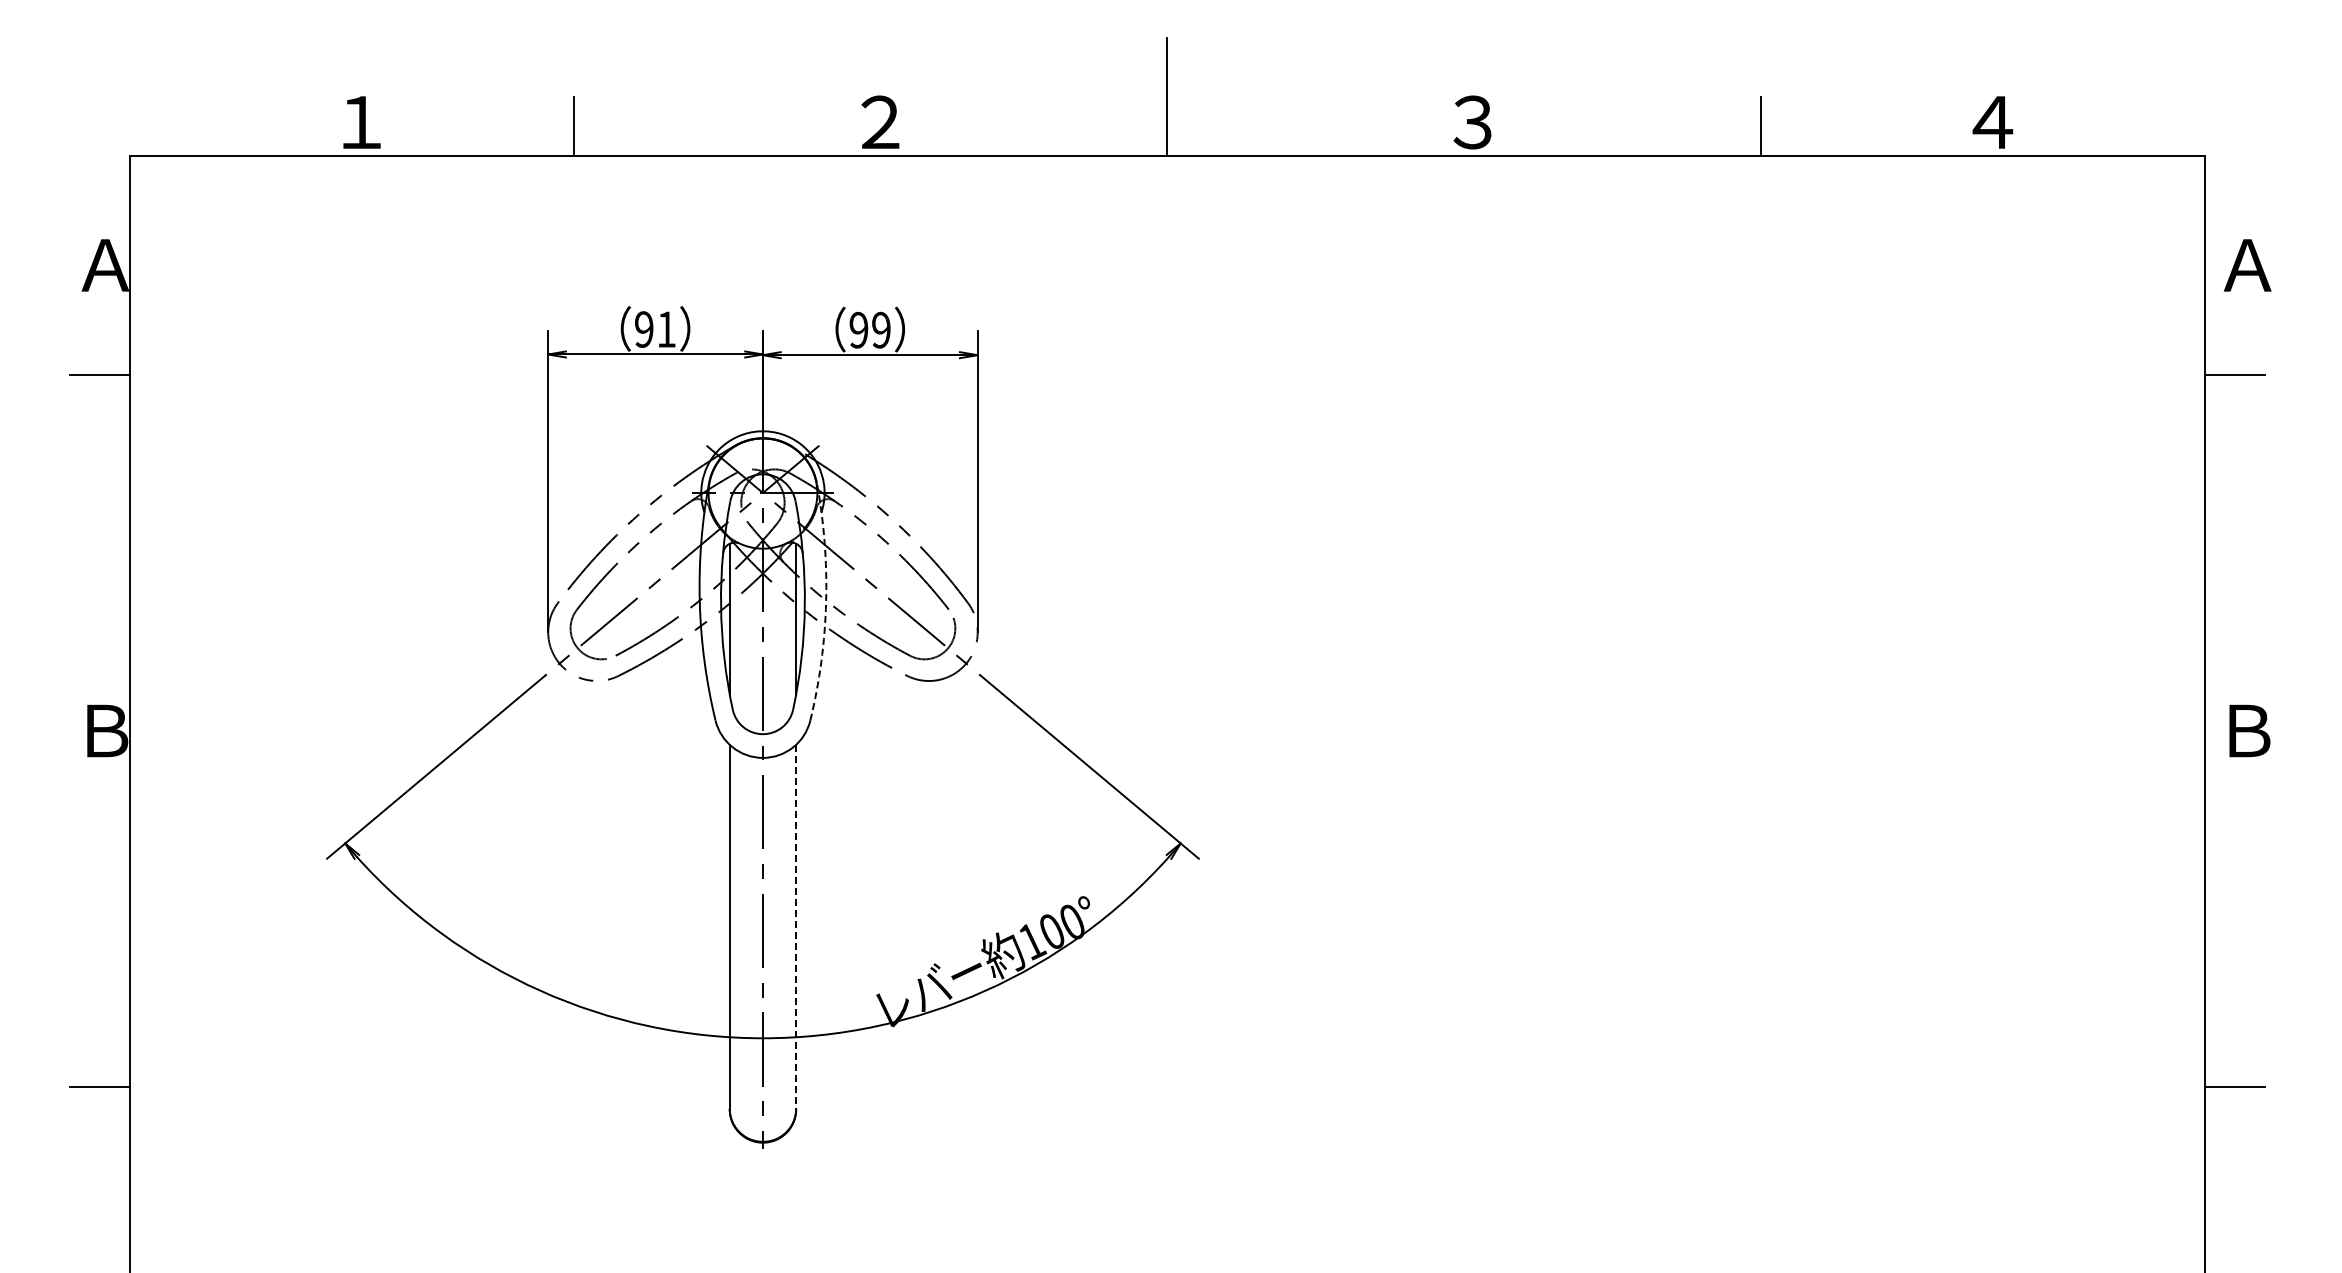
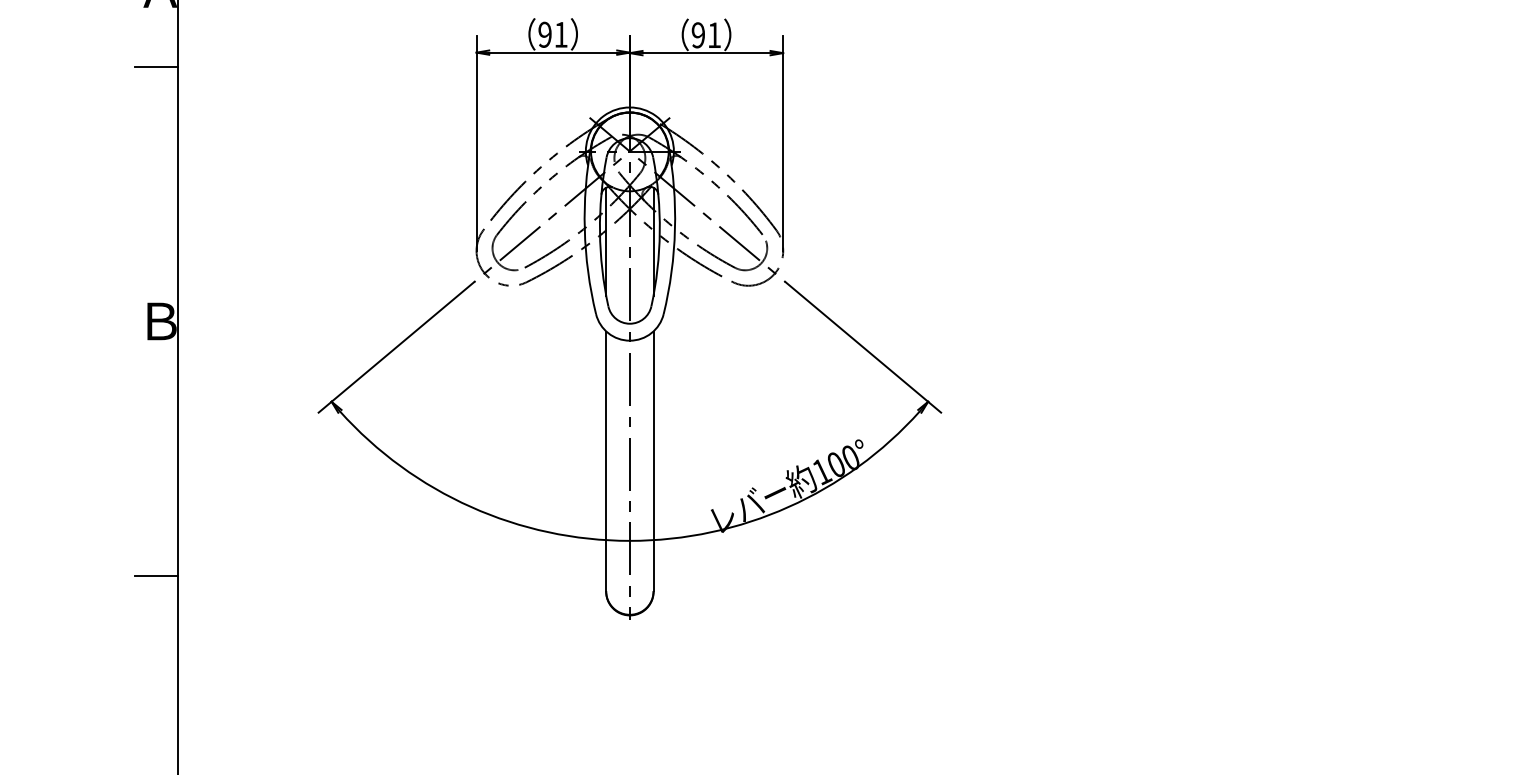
text: (881, 329) -> (714, 34), 99 -> 91
arc: (826, 602) -> (675, 229), dashed -> solid
line: (796, 927) -> (653, 461), dashed -> solid

